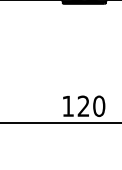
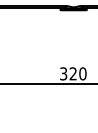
text: (67, 105) -> (63, 73), 120 -> 320

